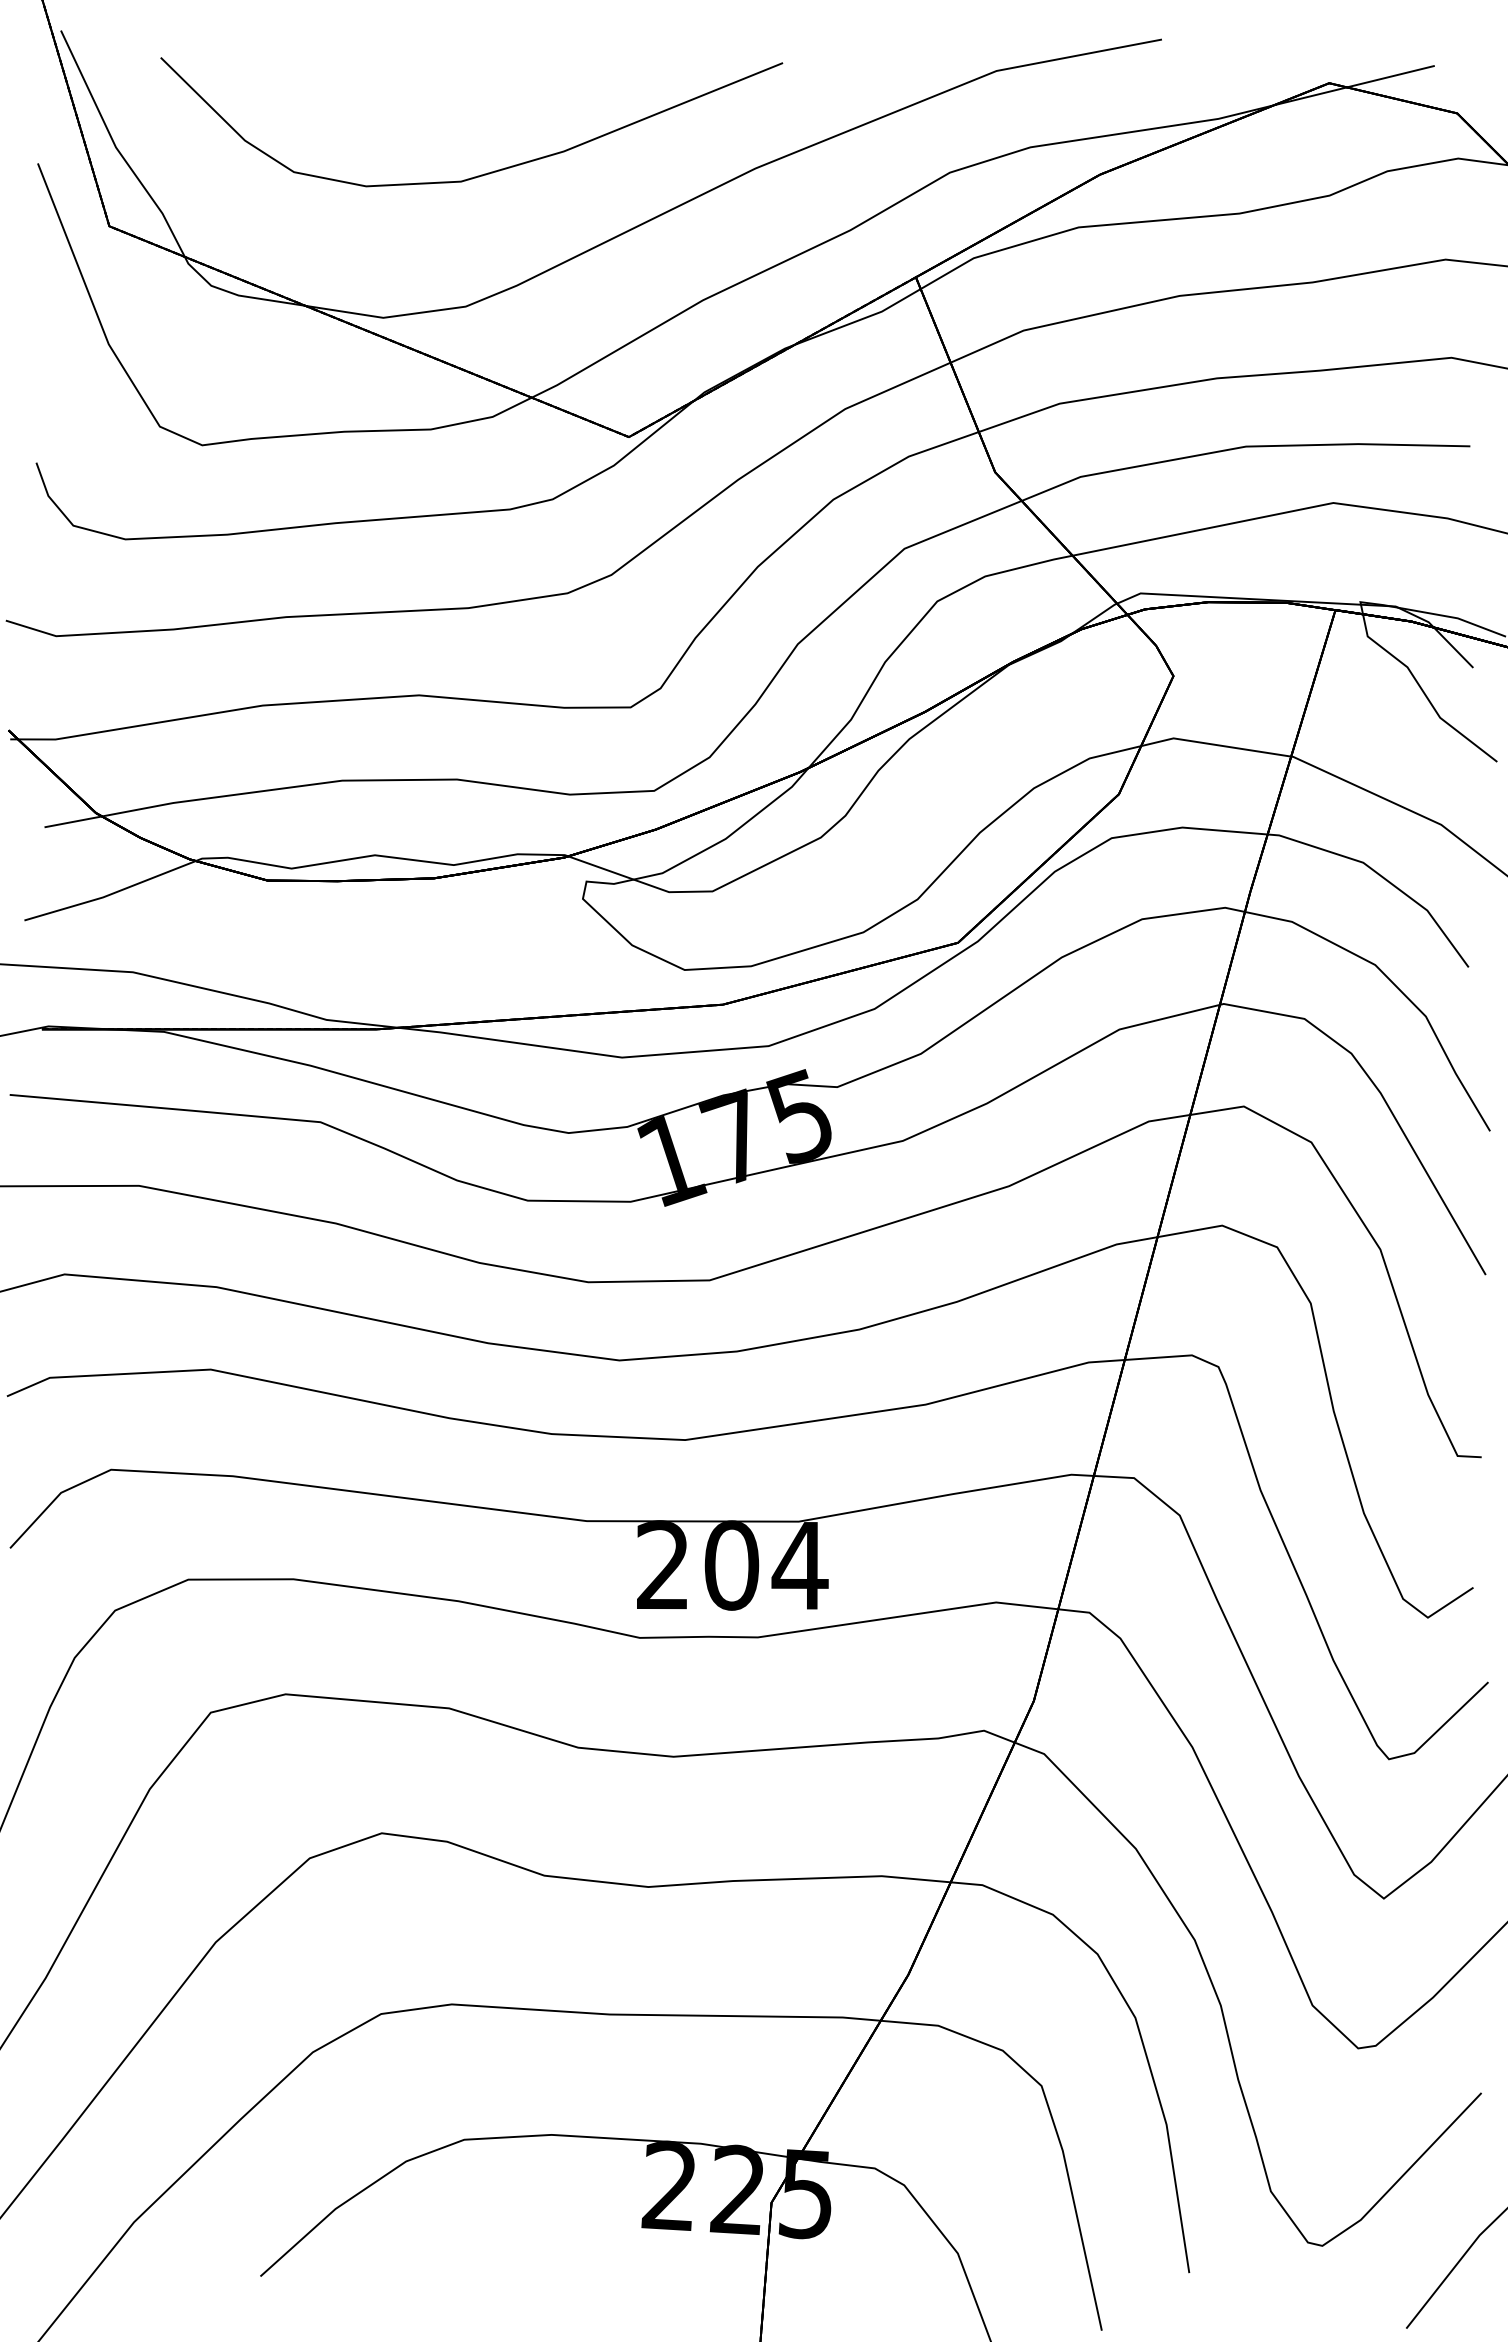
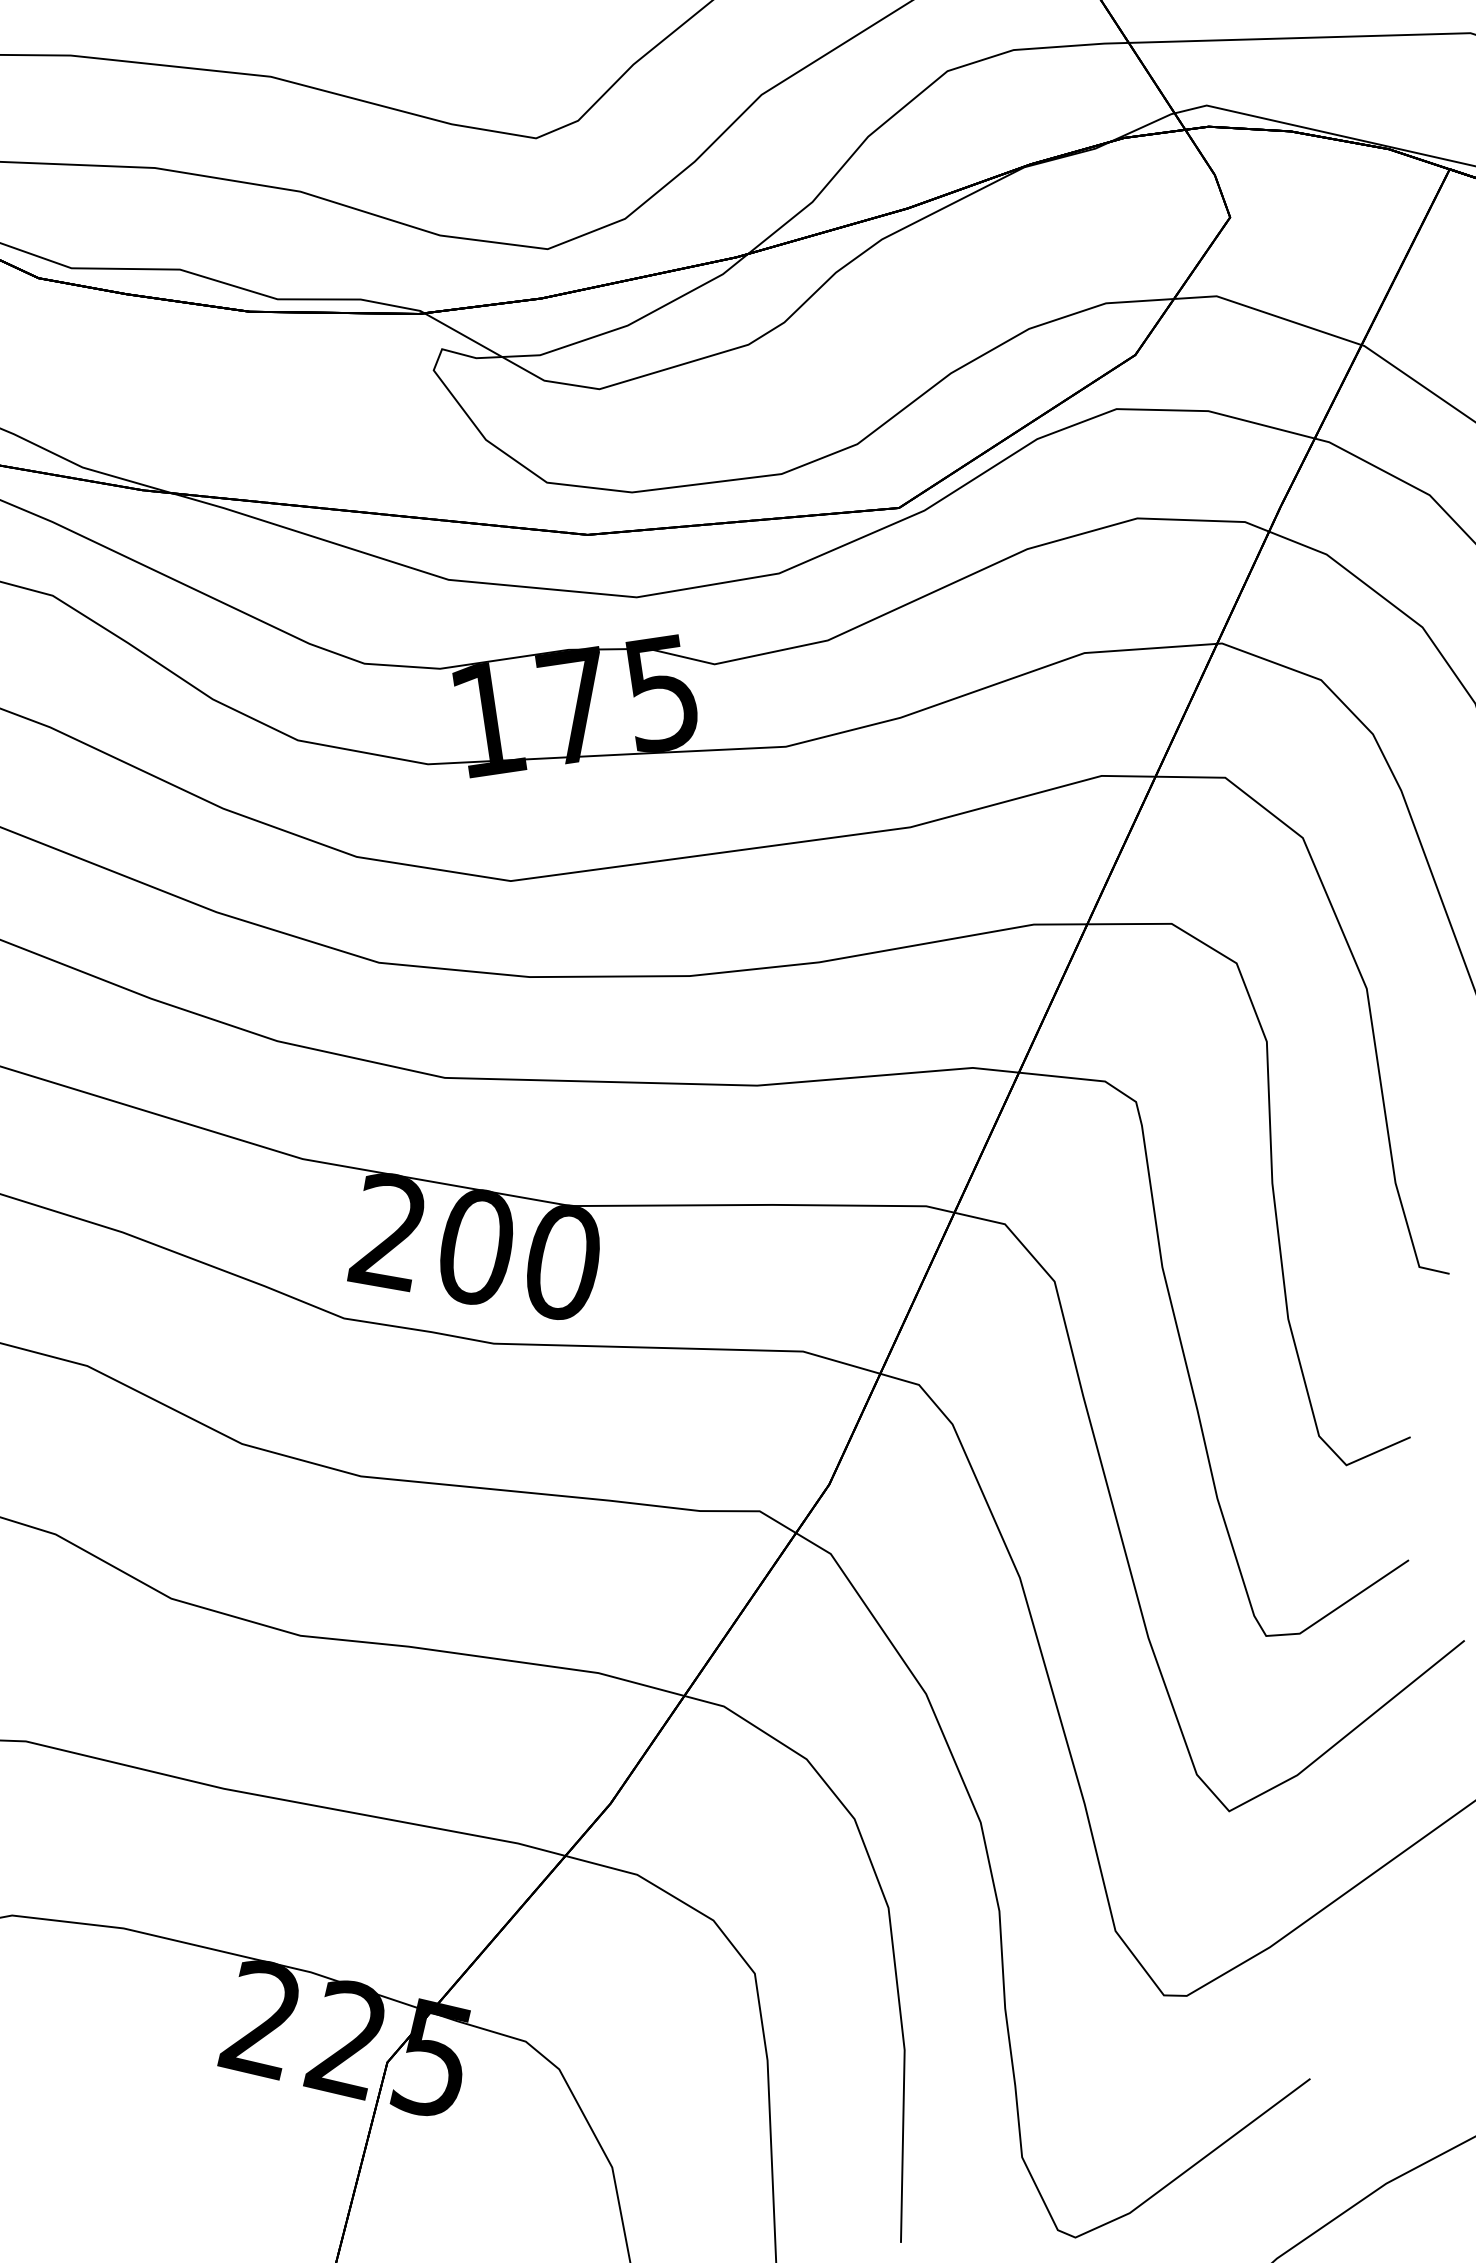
text: (799, 1565) -> (562, 1261), 204 -> 200

